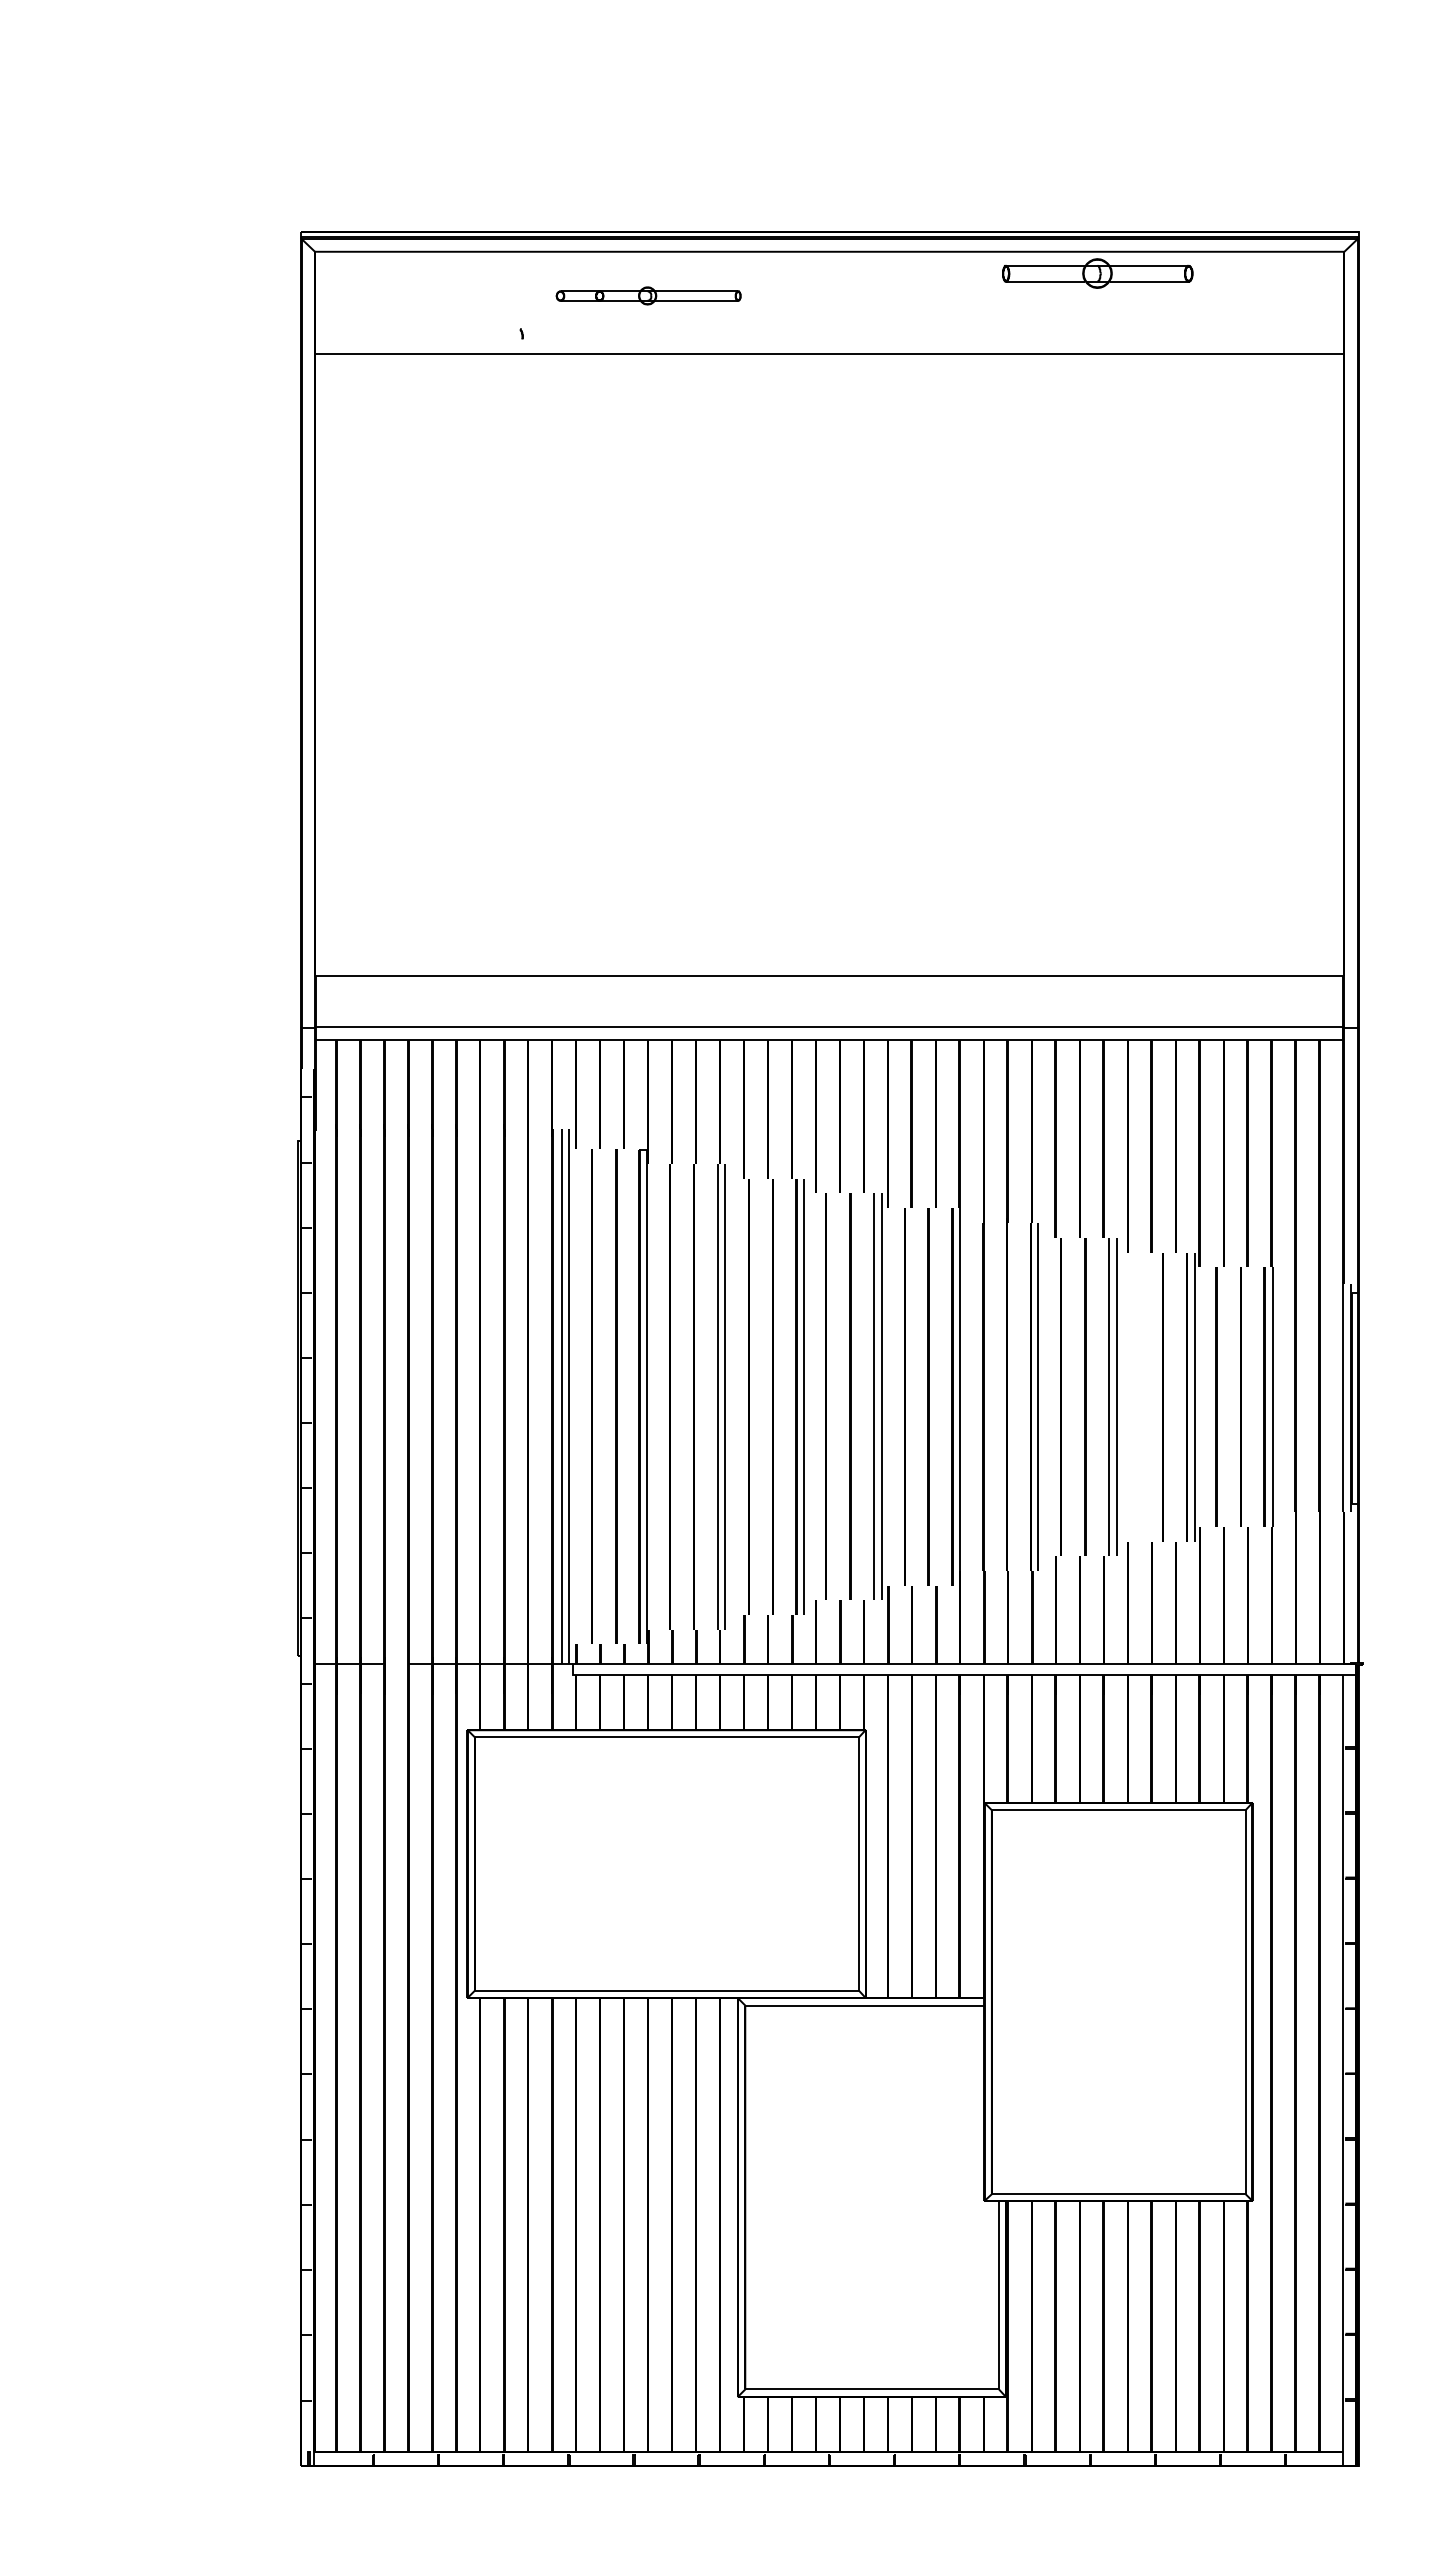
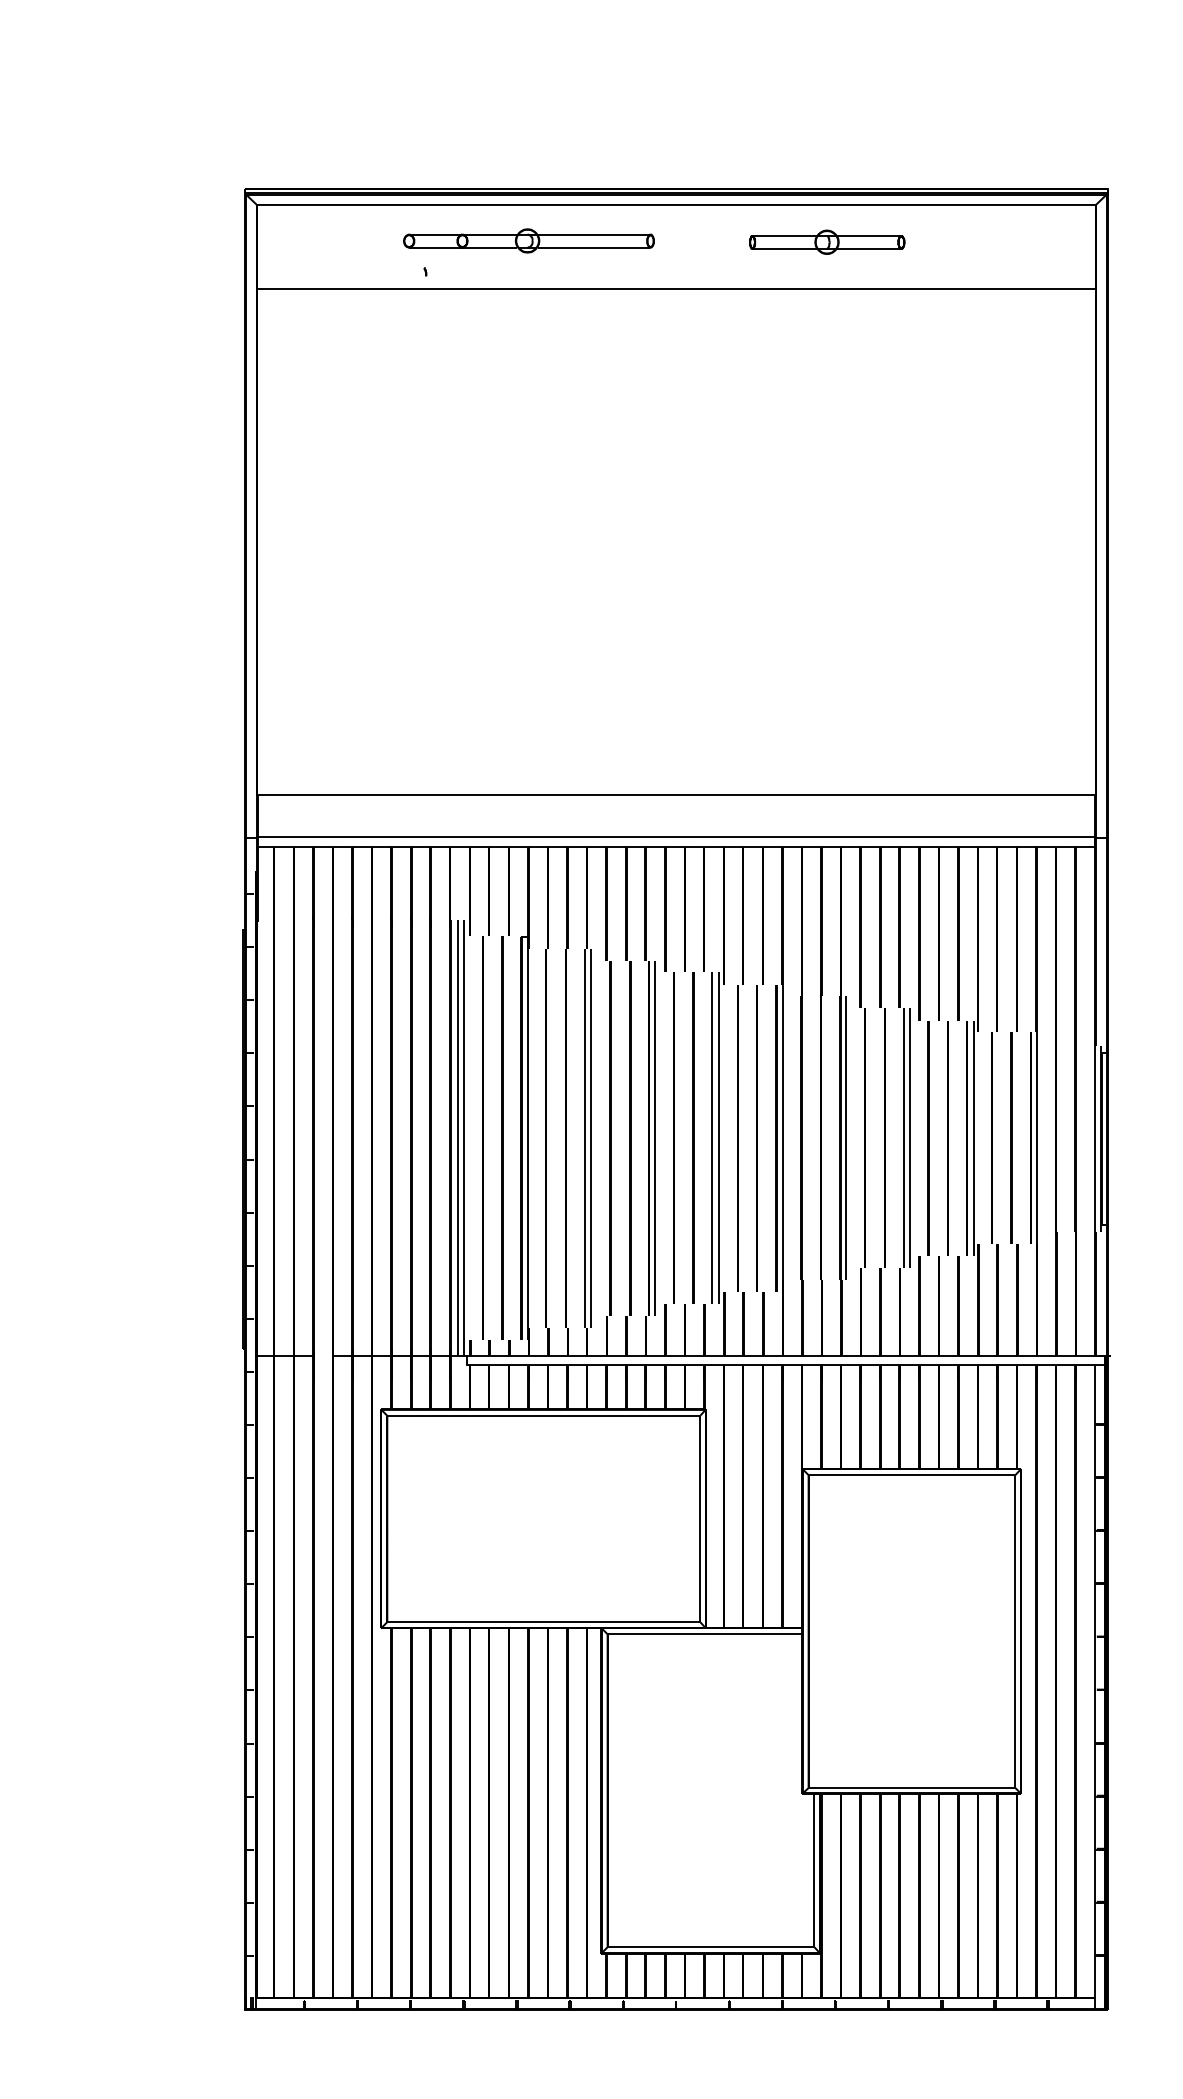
part: (1097, 273) -> (827, 242), moved
part: (648, 295) -> (528, 240), size x1.67
line: (1138, 1397) -> (928, 1138), added

